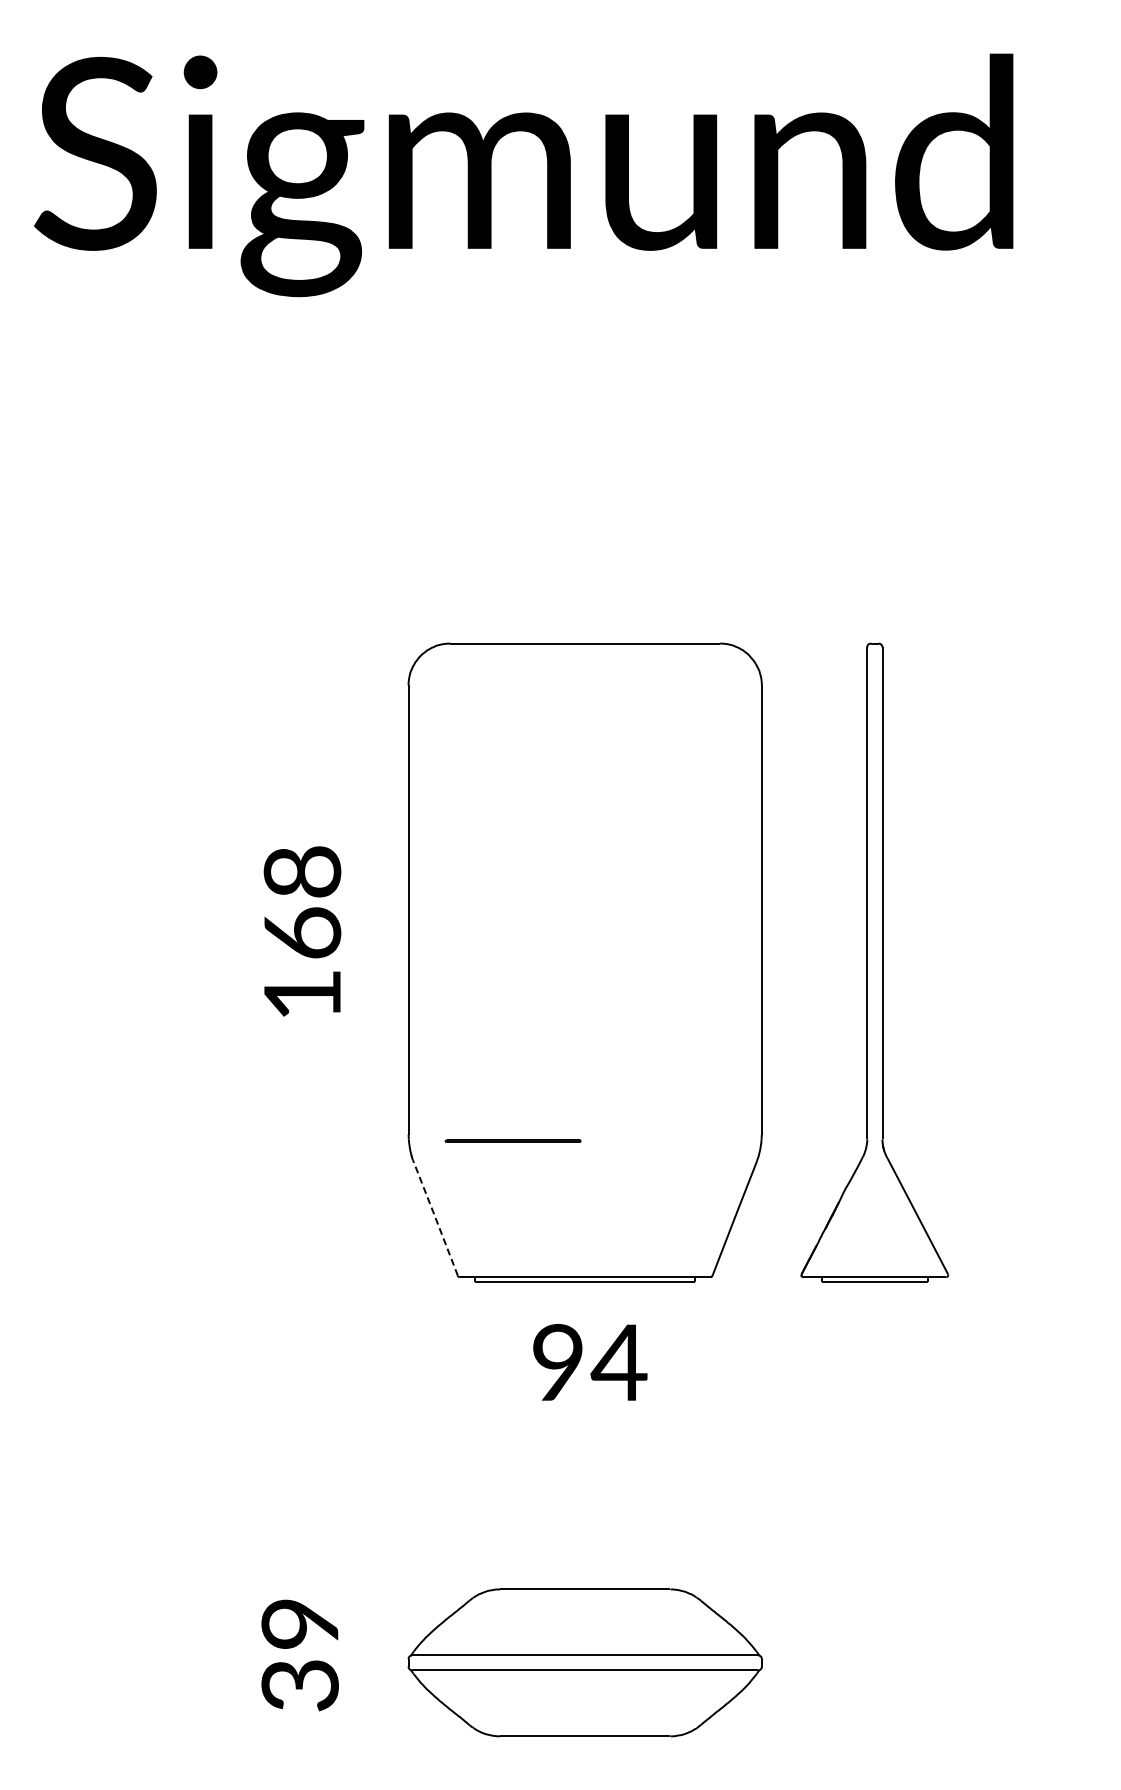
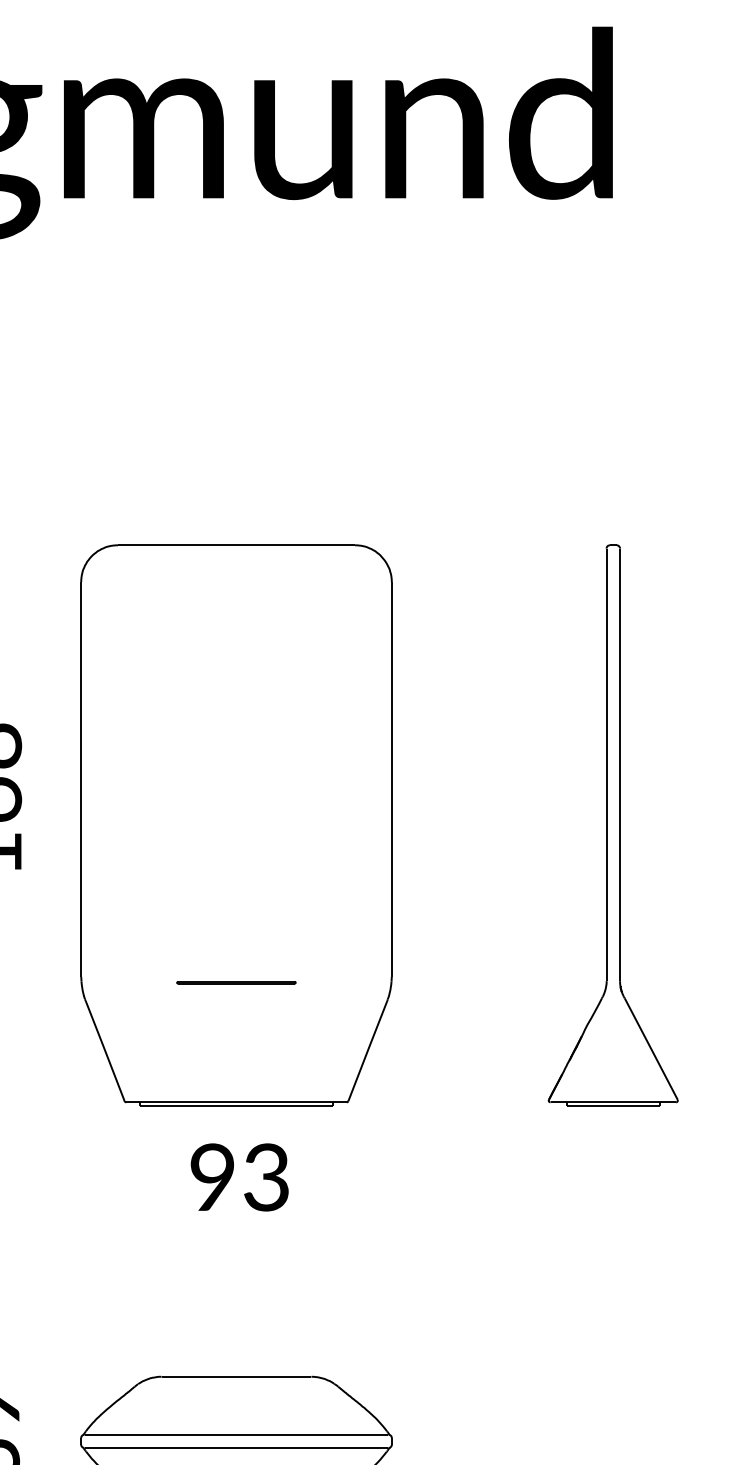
part: (874, 962) -> (613, 825), moved
line: (512, 1140) -> (235, 982), moved
line: (435, 1218) -> (104, 1050), dashed -> solid
text: (618, 1362) -> (265, 1177), 94 -> 93

